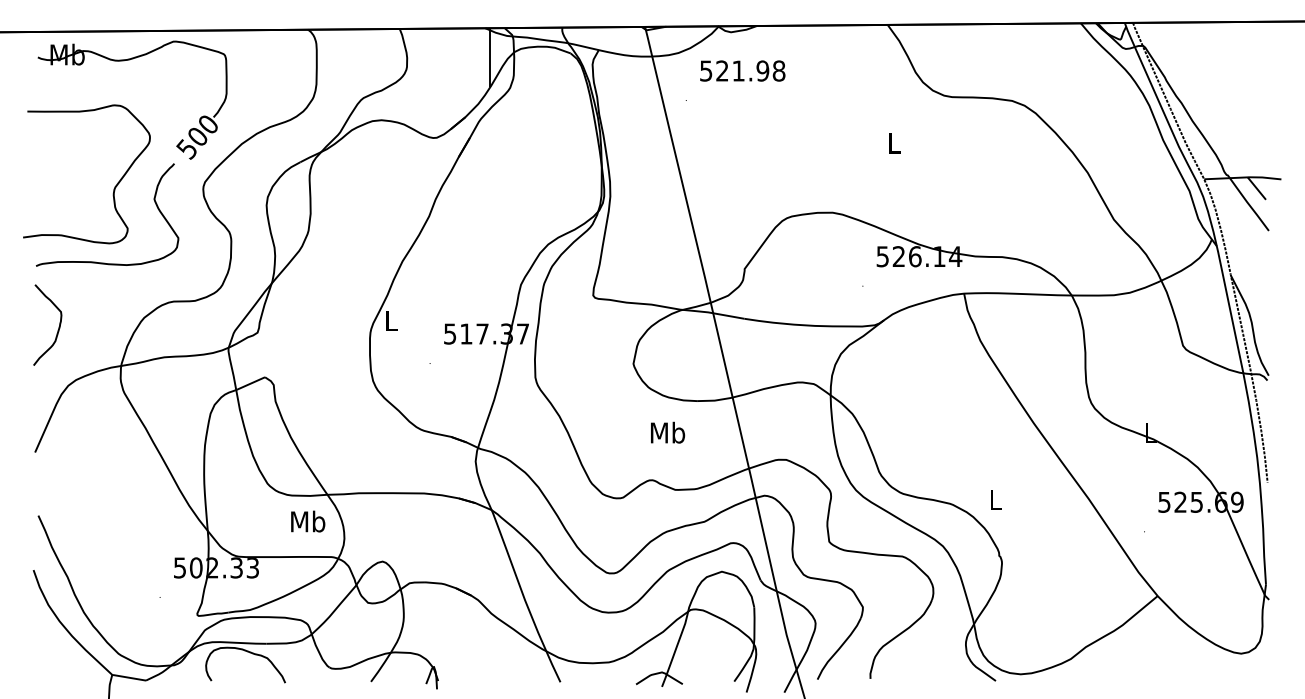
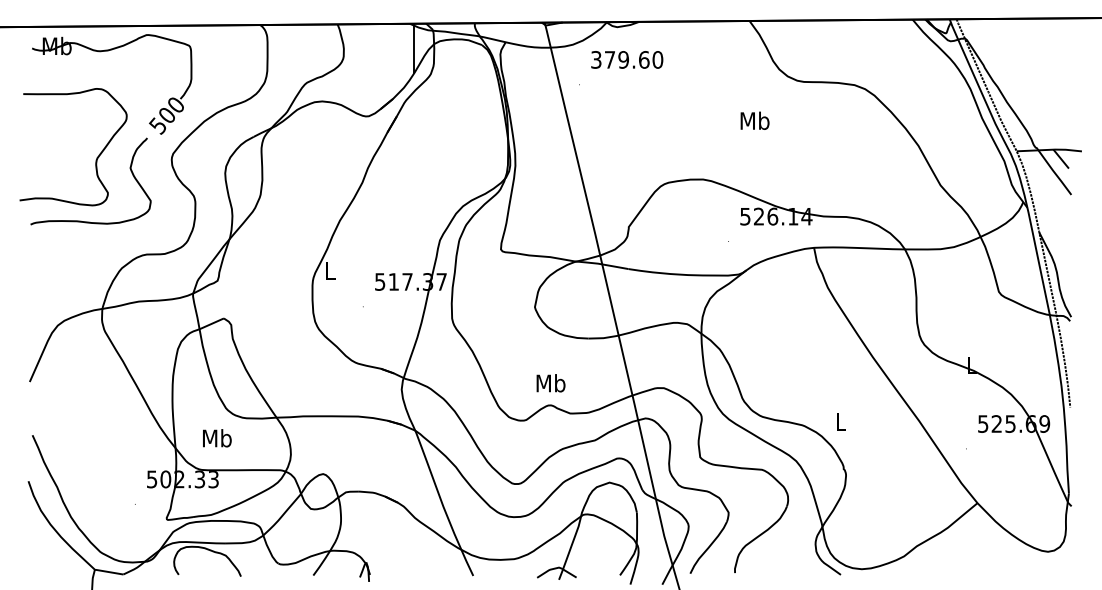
text: (743, 70) -> (627, 59), 521.98 -> 379.60
text: (893, 142) -> (754, 120), L -> Mb
curve: (57, 329) -> (48, 278), removed
text: (667, 433) -> (550, 383), moved
text: (308, 521) -> (217, 438), moved

